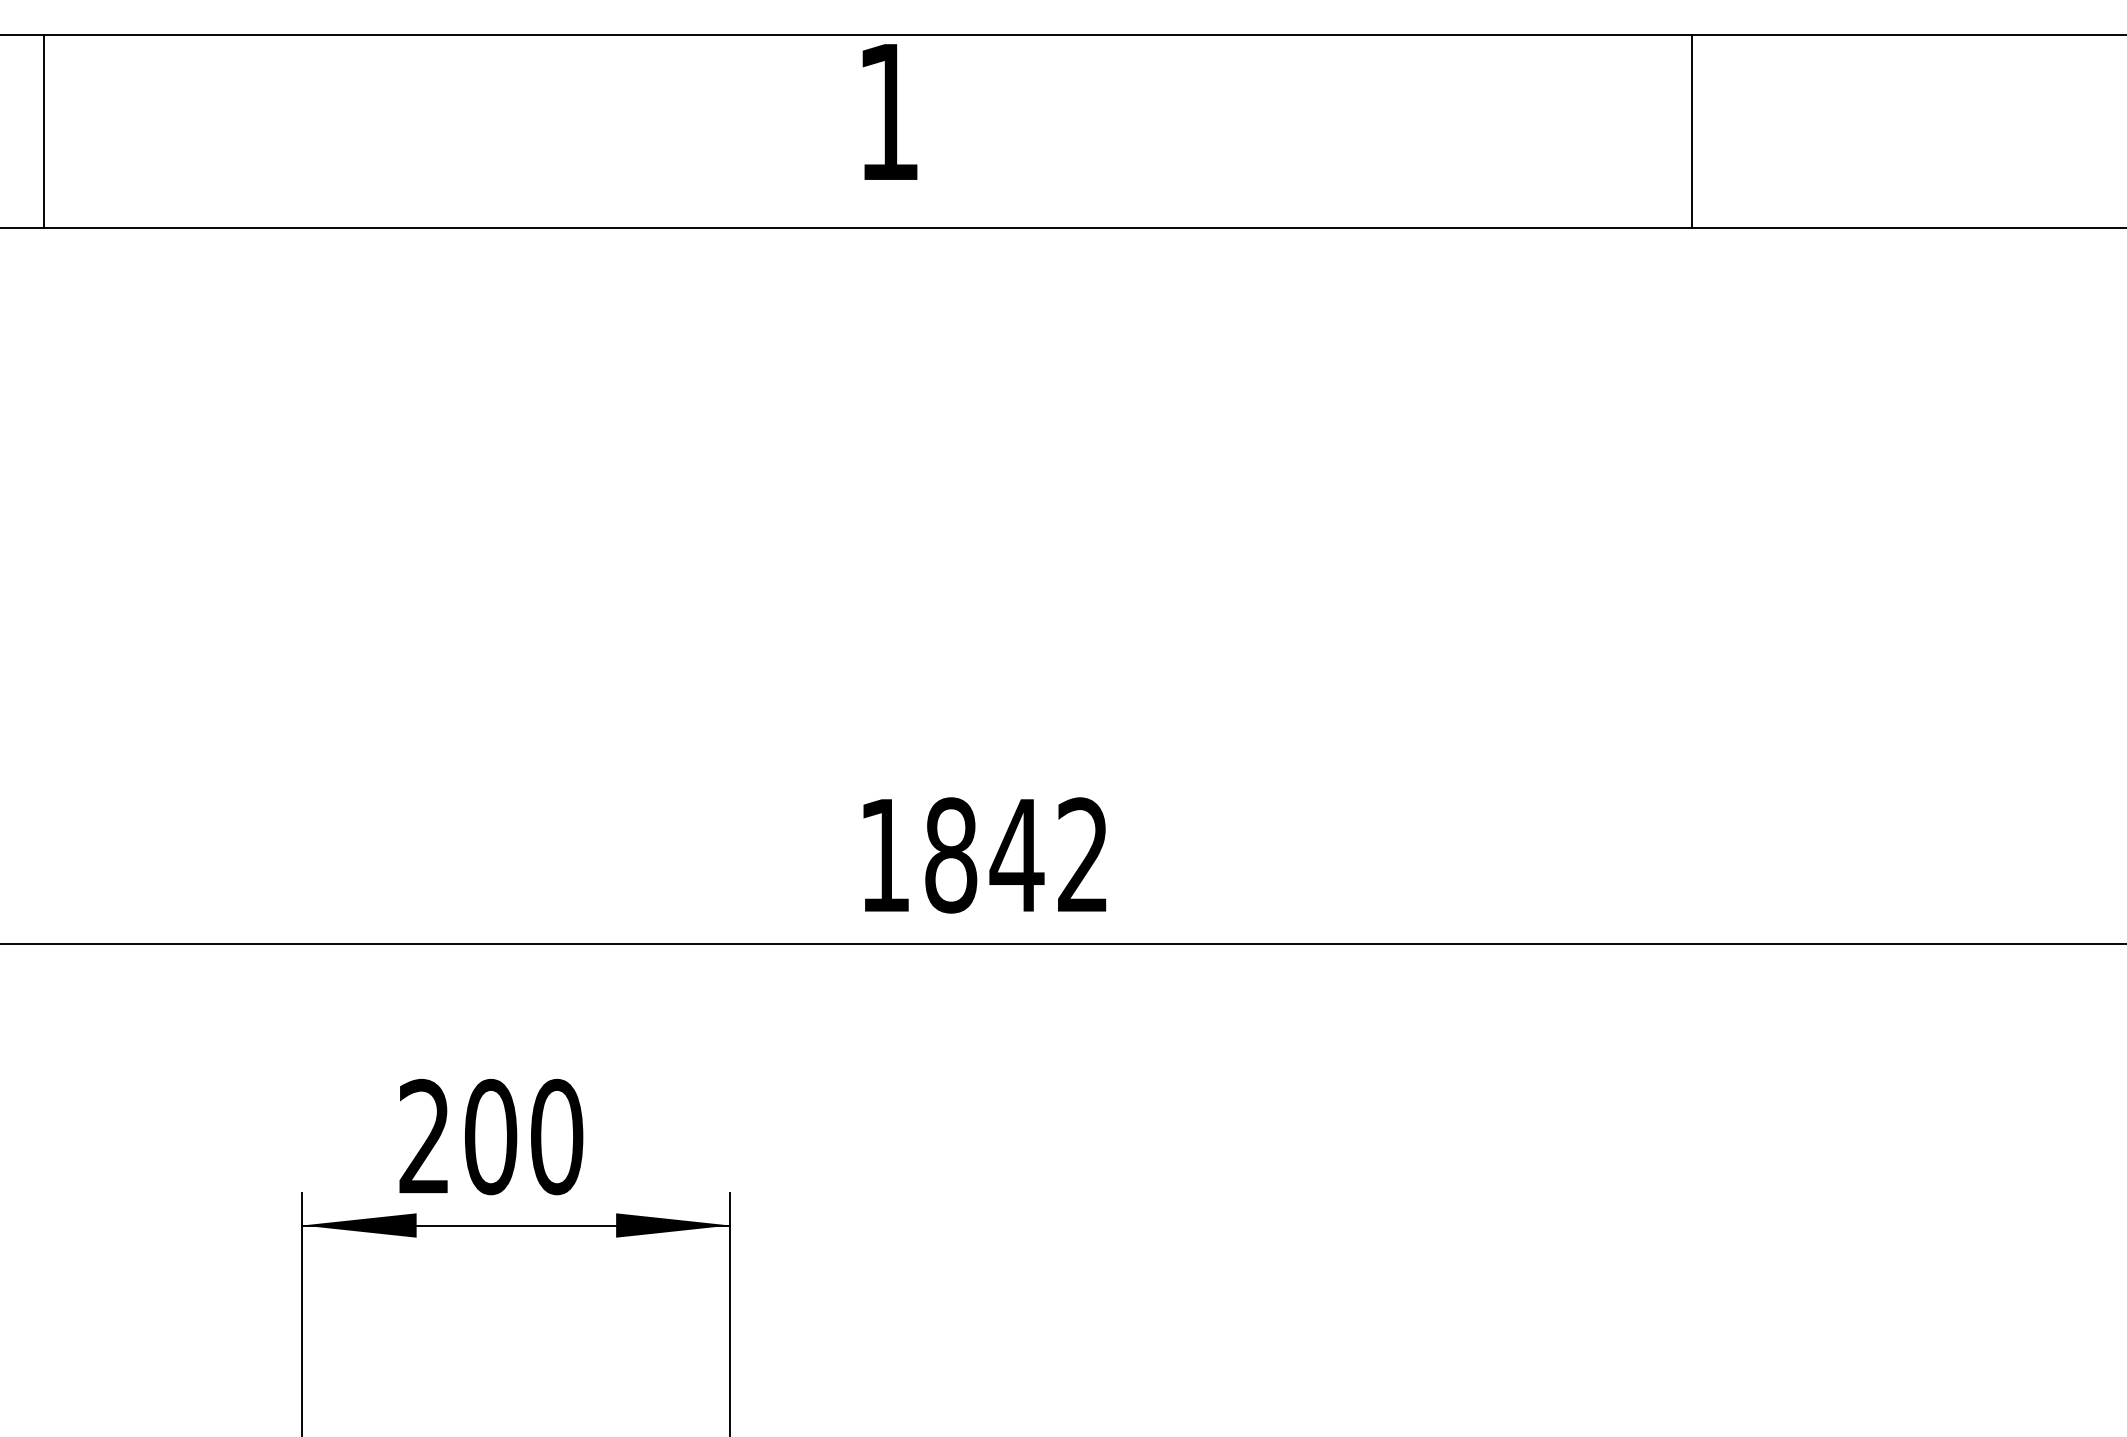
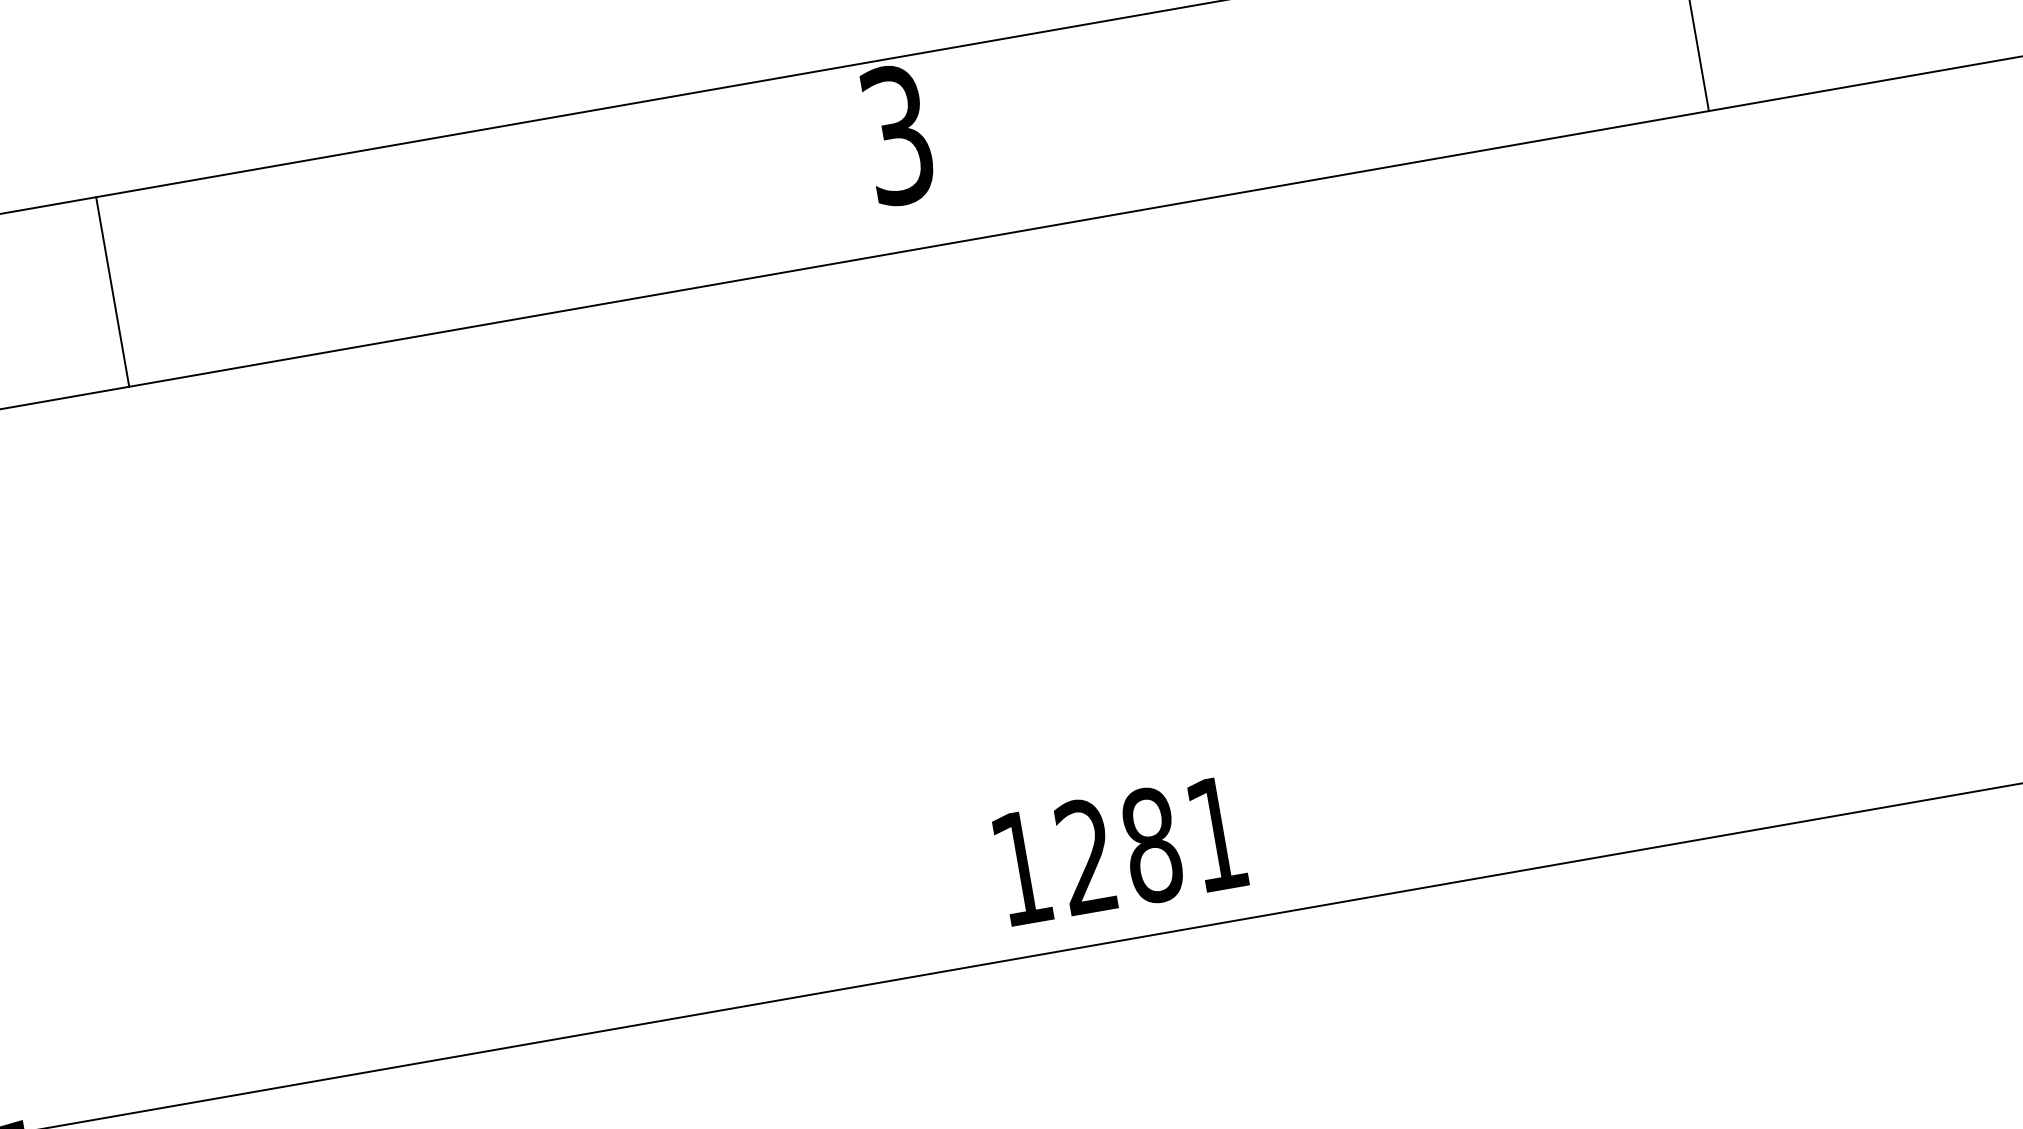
text: (888, 111) -> (897, 134), 1 -> 3
line: (43, 131) -> (112, 291), moved
text: (1015, 855) -> (1150, 845), 1842 -> 1281

